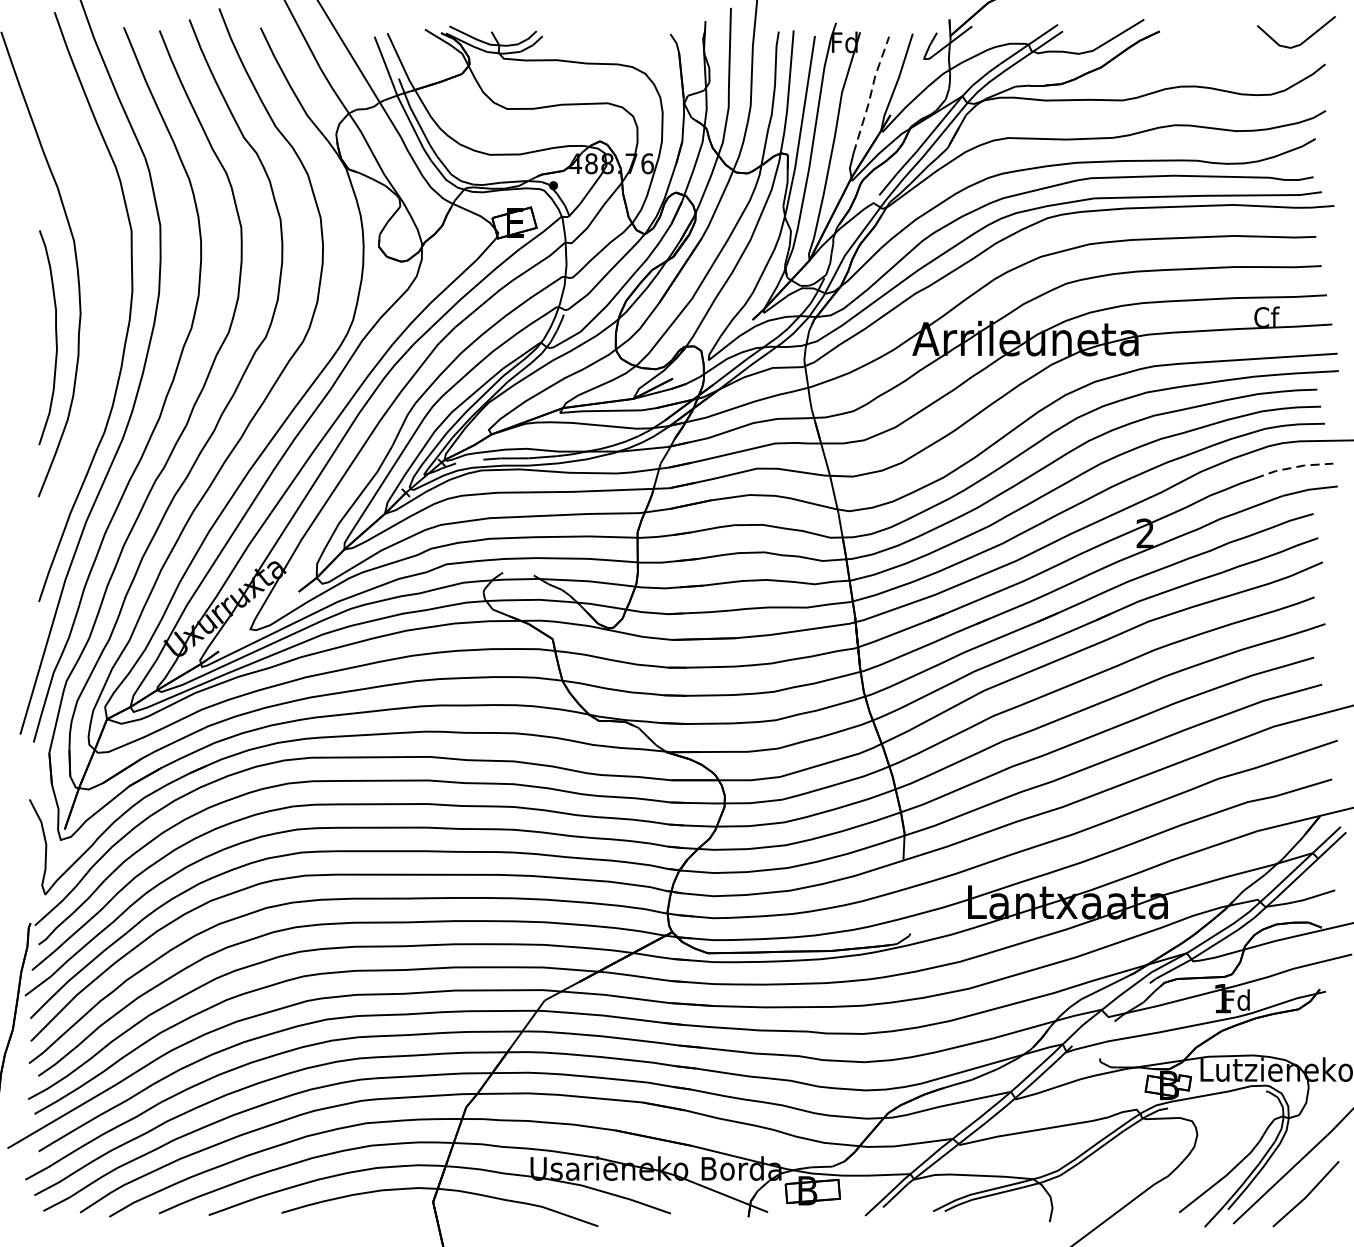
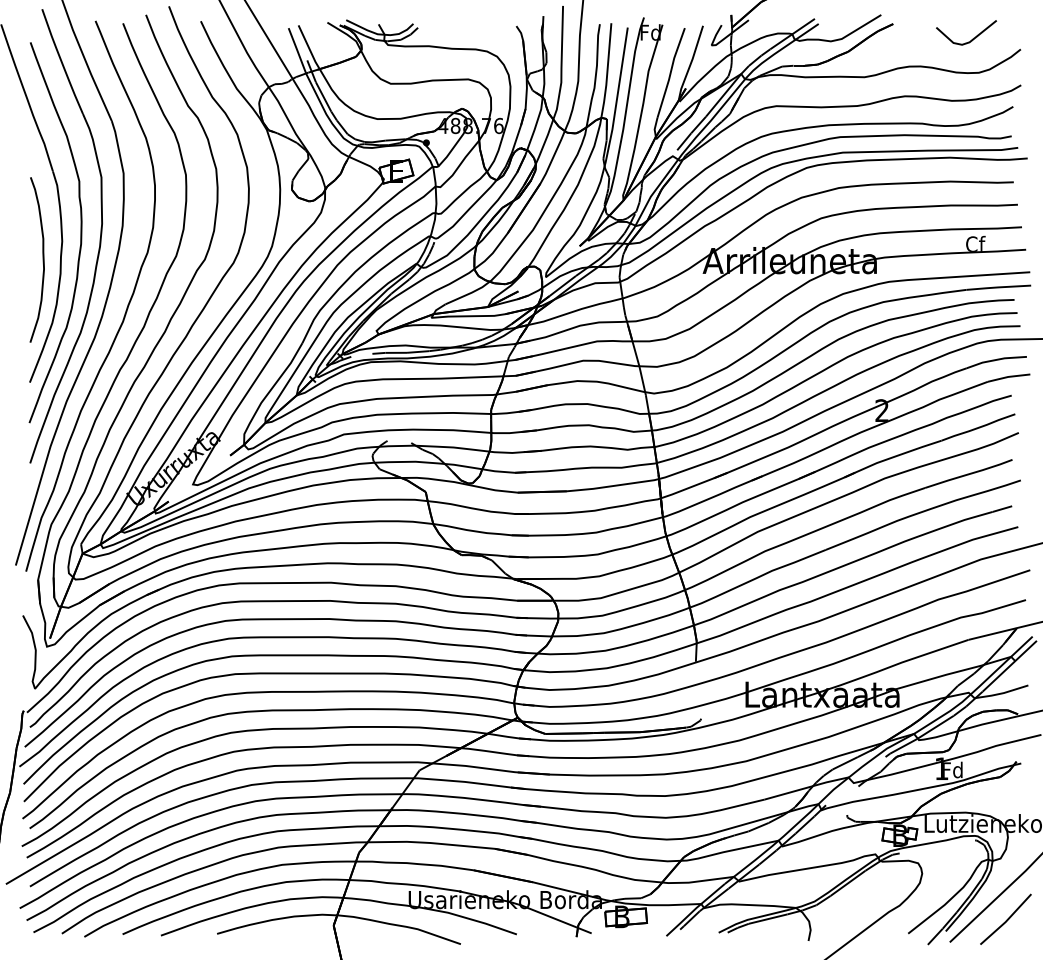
line: (1304, 39) -> (972, 38), moved
line: (870, 94) -> (670, 72), dashed -> solid
curve: (104, 302) -> (80, 232), added
line: (1293, 467) -> (996, 359), dashed -> solid

